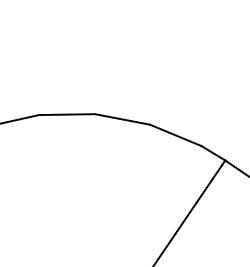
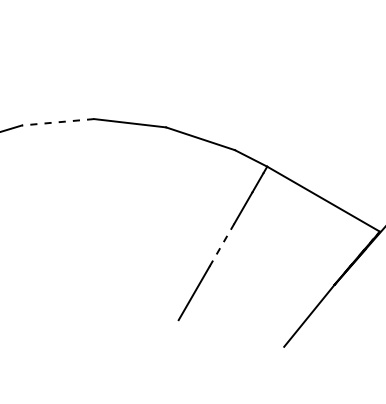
line: (66, 114) -> (57, 122), solid -> dashed
line: (185, 218) -> (221, 245), solid -> dashed

